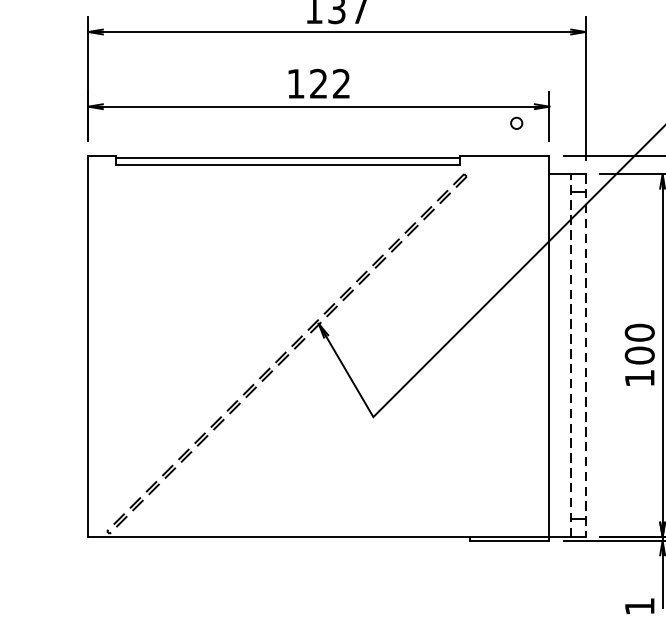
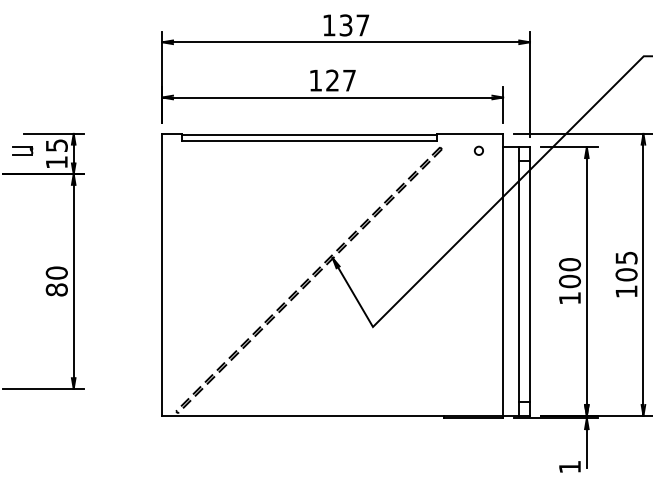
text: (341, 83) -> (349, 80), 122 -> 127
circle: (516, 122) -> (478, 150), moved
line: (571, 355) -> (519, 281), dashed -> solid
line: (585, 356) -> (529, 282), dashed -> solid

